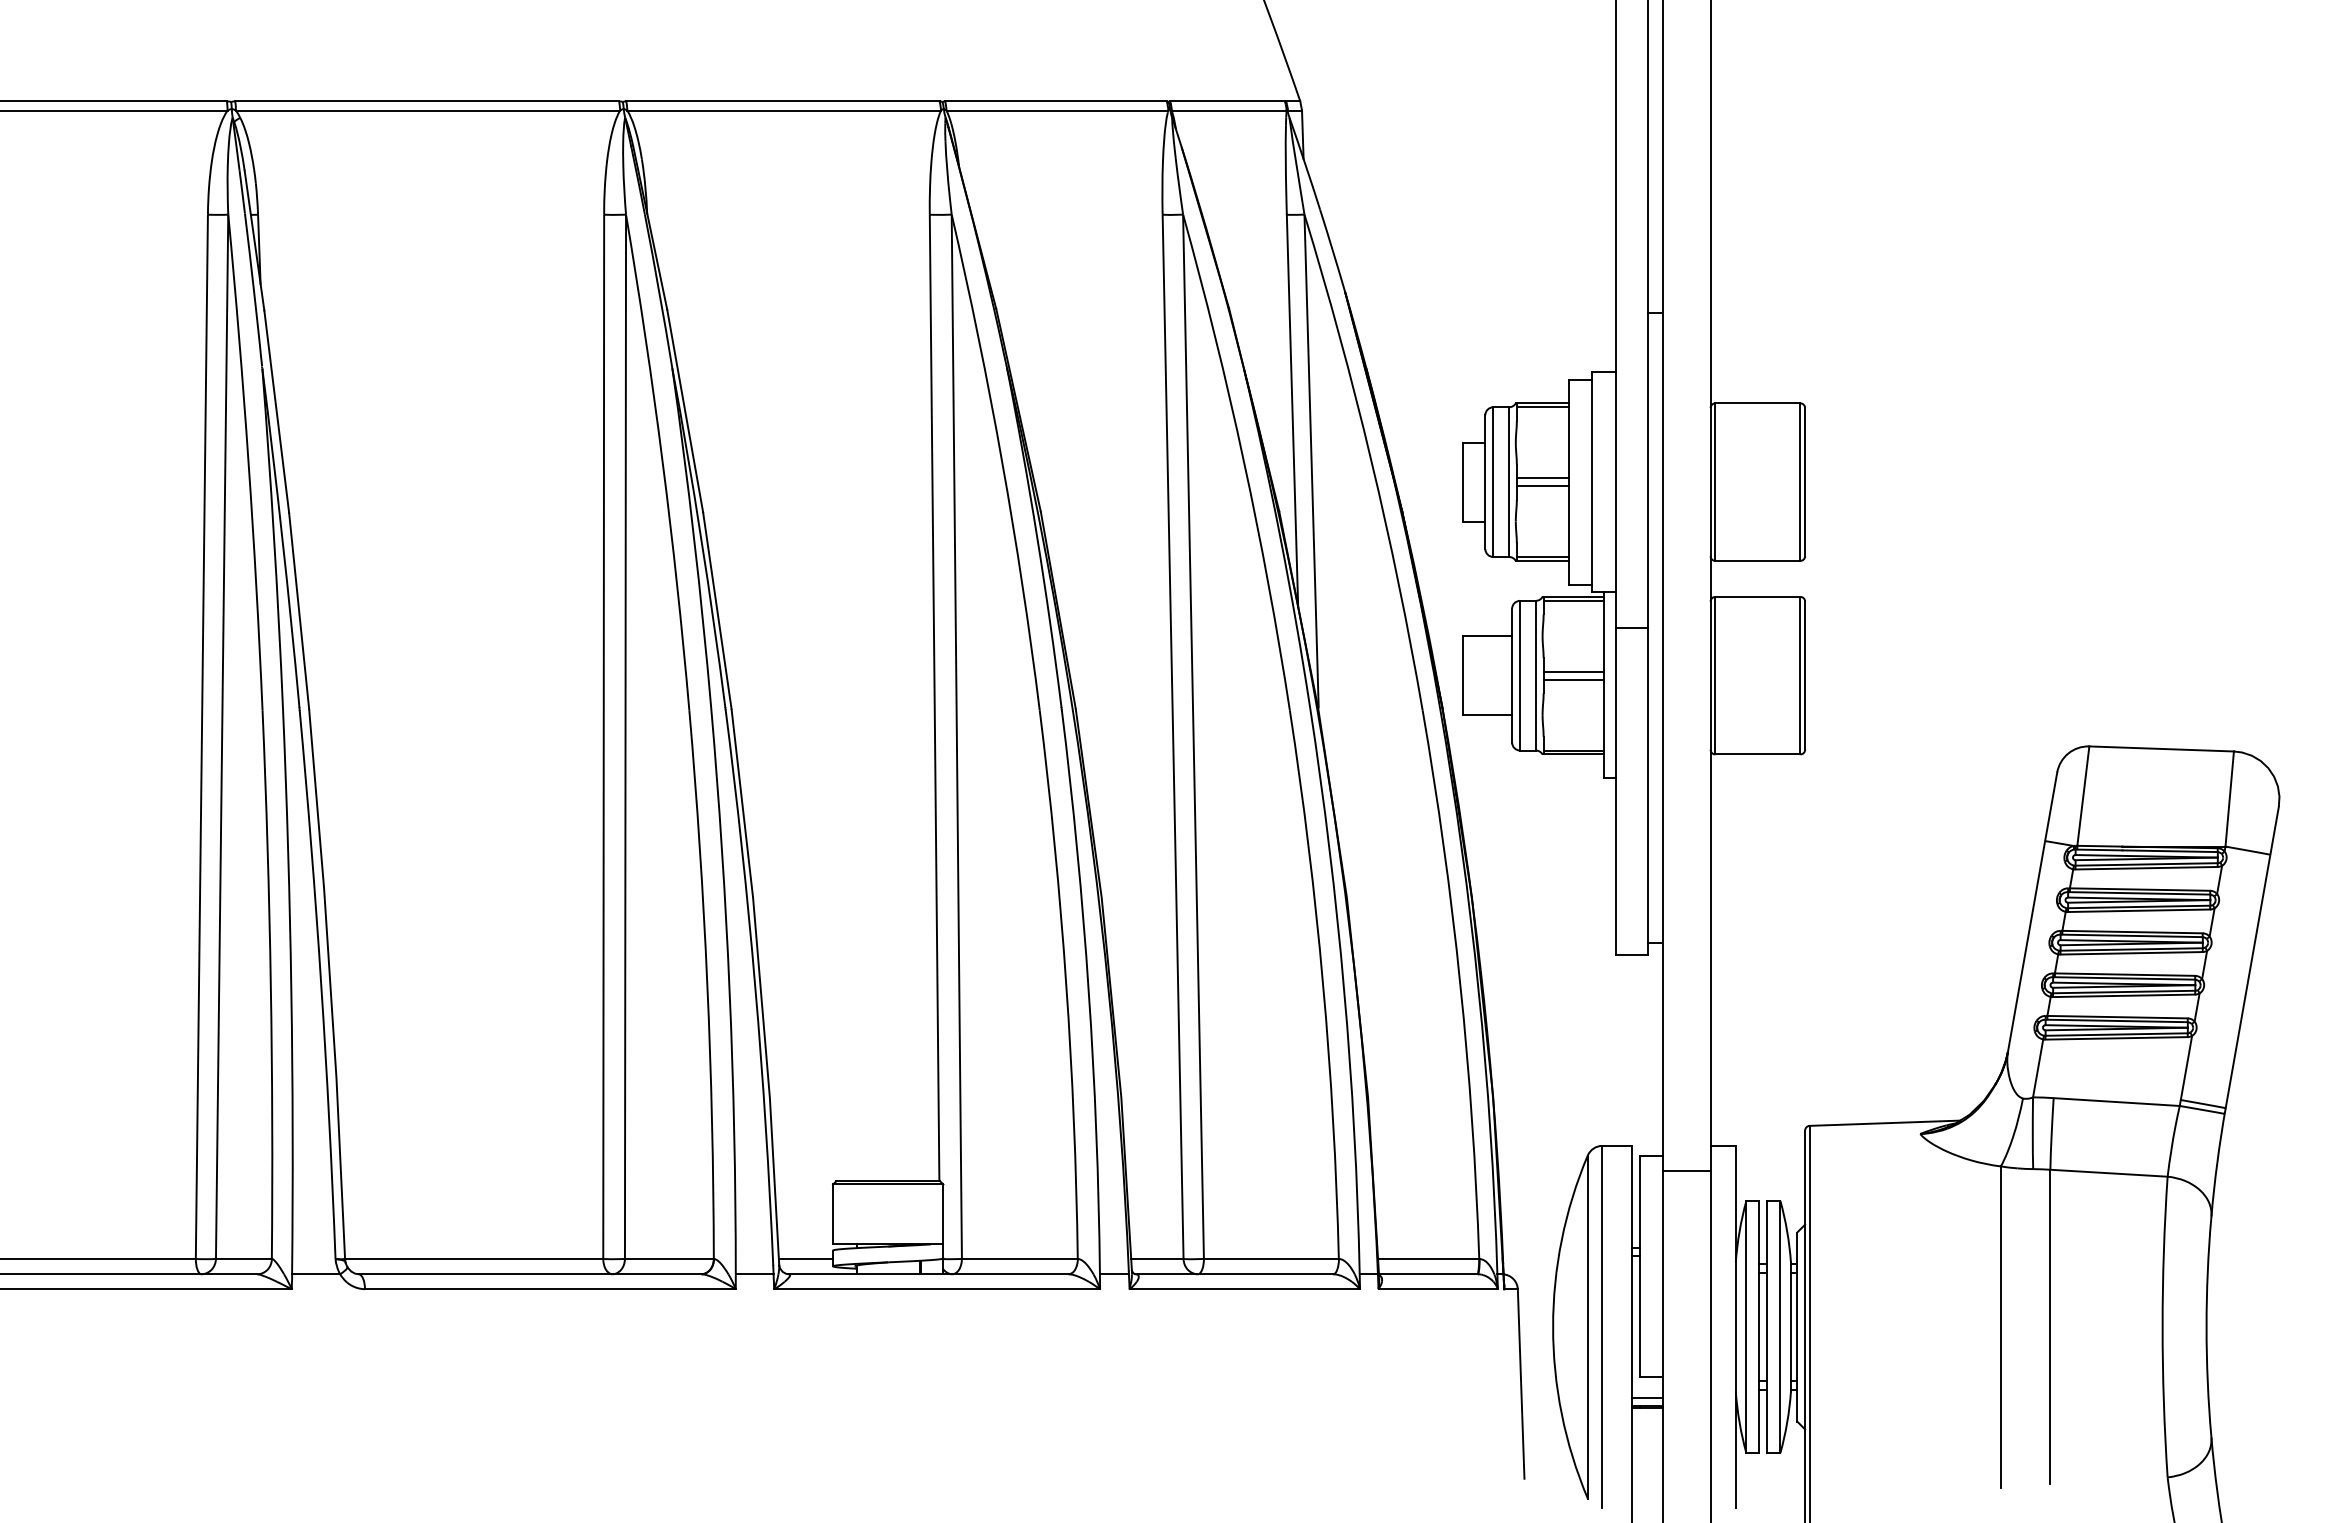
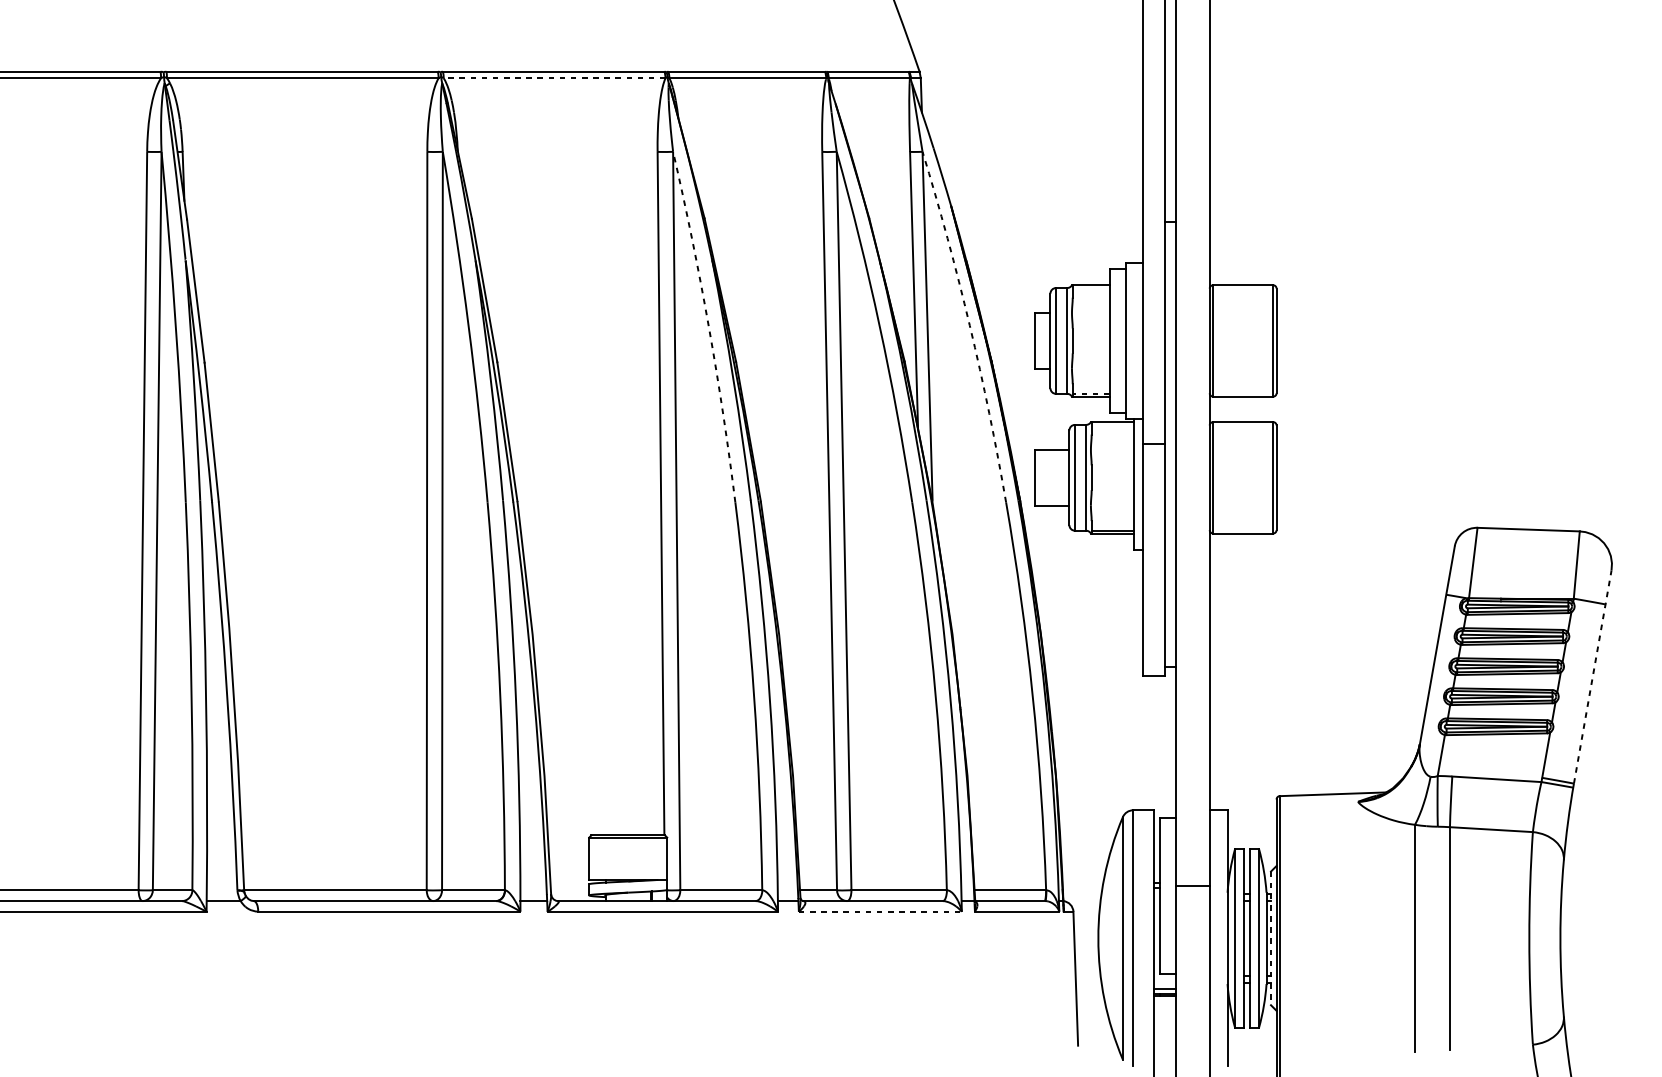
line: (784, 110) -> (554, 78), solid -> dashed
line: (1542, 407) -> (1090, 288), removed
arc: (1371, 460) -> (969, 325), solid -> dashed
arc: (1002, 461) -> (709, 326), solid -> dashed
line: (1542, 478) -> (1090, 338), removed
line: (1542, 486) -> (1090, 344), removed
line: (1542, 556) -> (1090, 393), solid -> dashed
line: (1573, 600) -> (1112, 424), removed
line: (1573, 671) -> (1112, 474), removed
line: (1573, 679) -> (1112, 480), removed
line: (2252, 957) -> (1592, 677), solid -> dashed
line: (1686, 1171) -> (1192, 885), moved
line: (805, 1259) -> (569, 890), removed
line: (1245, 1289) -> (880, 911), solid -> dashed
line: (1797, 1327) -> (1271, 938), solid -> dashed

